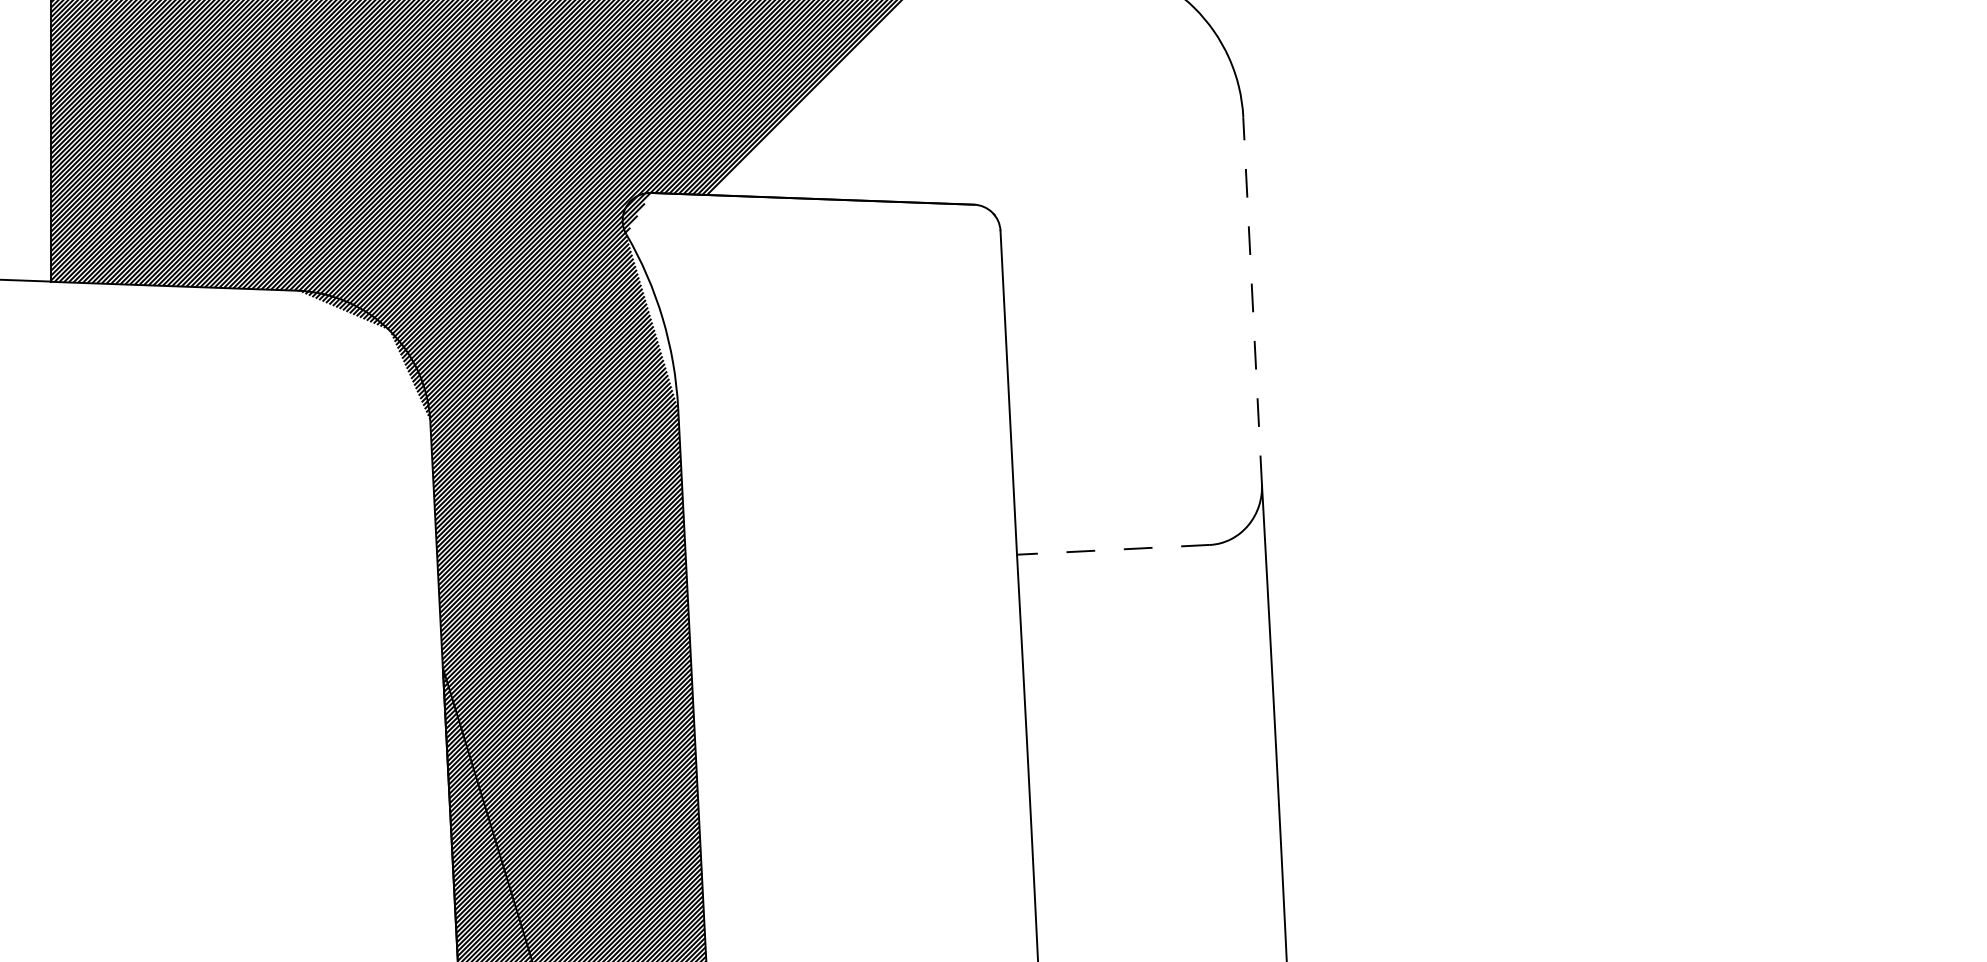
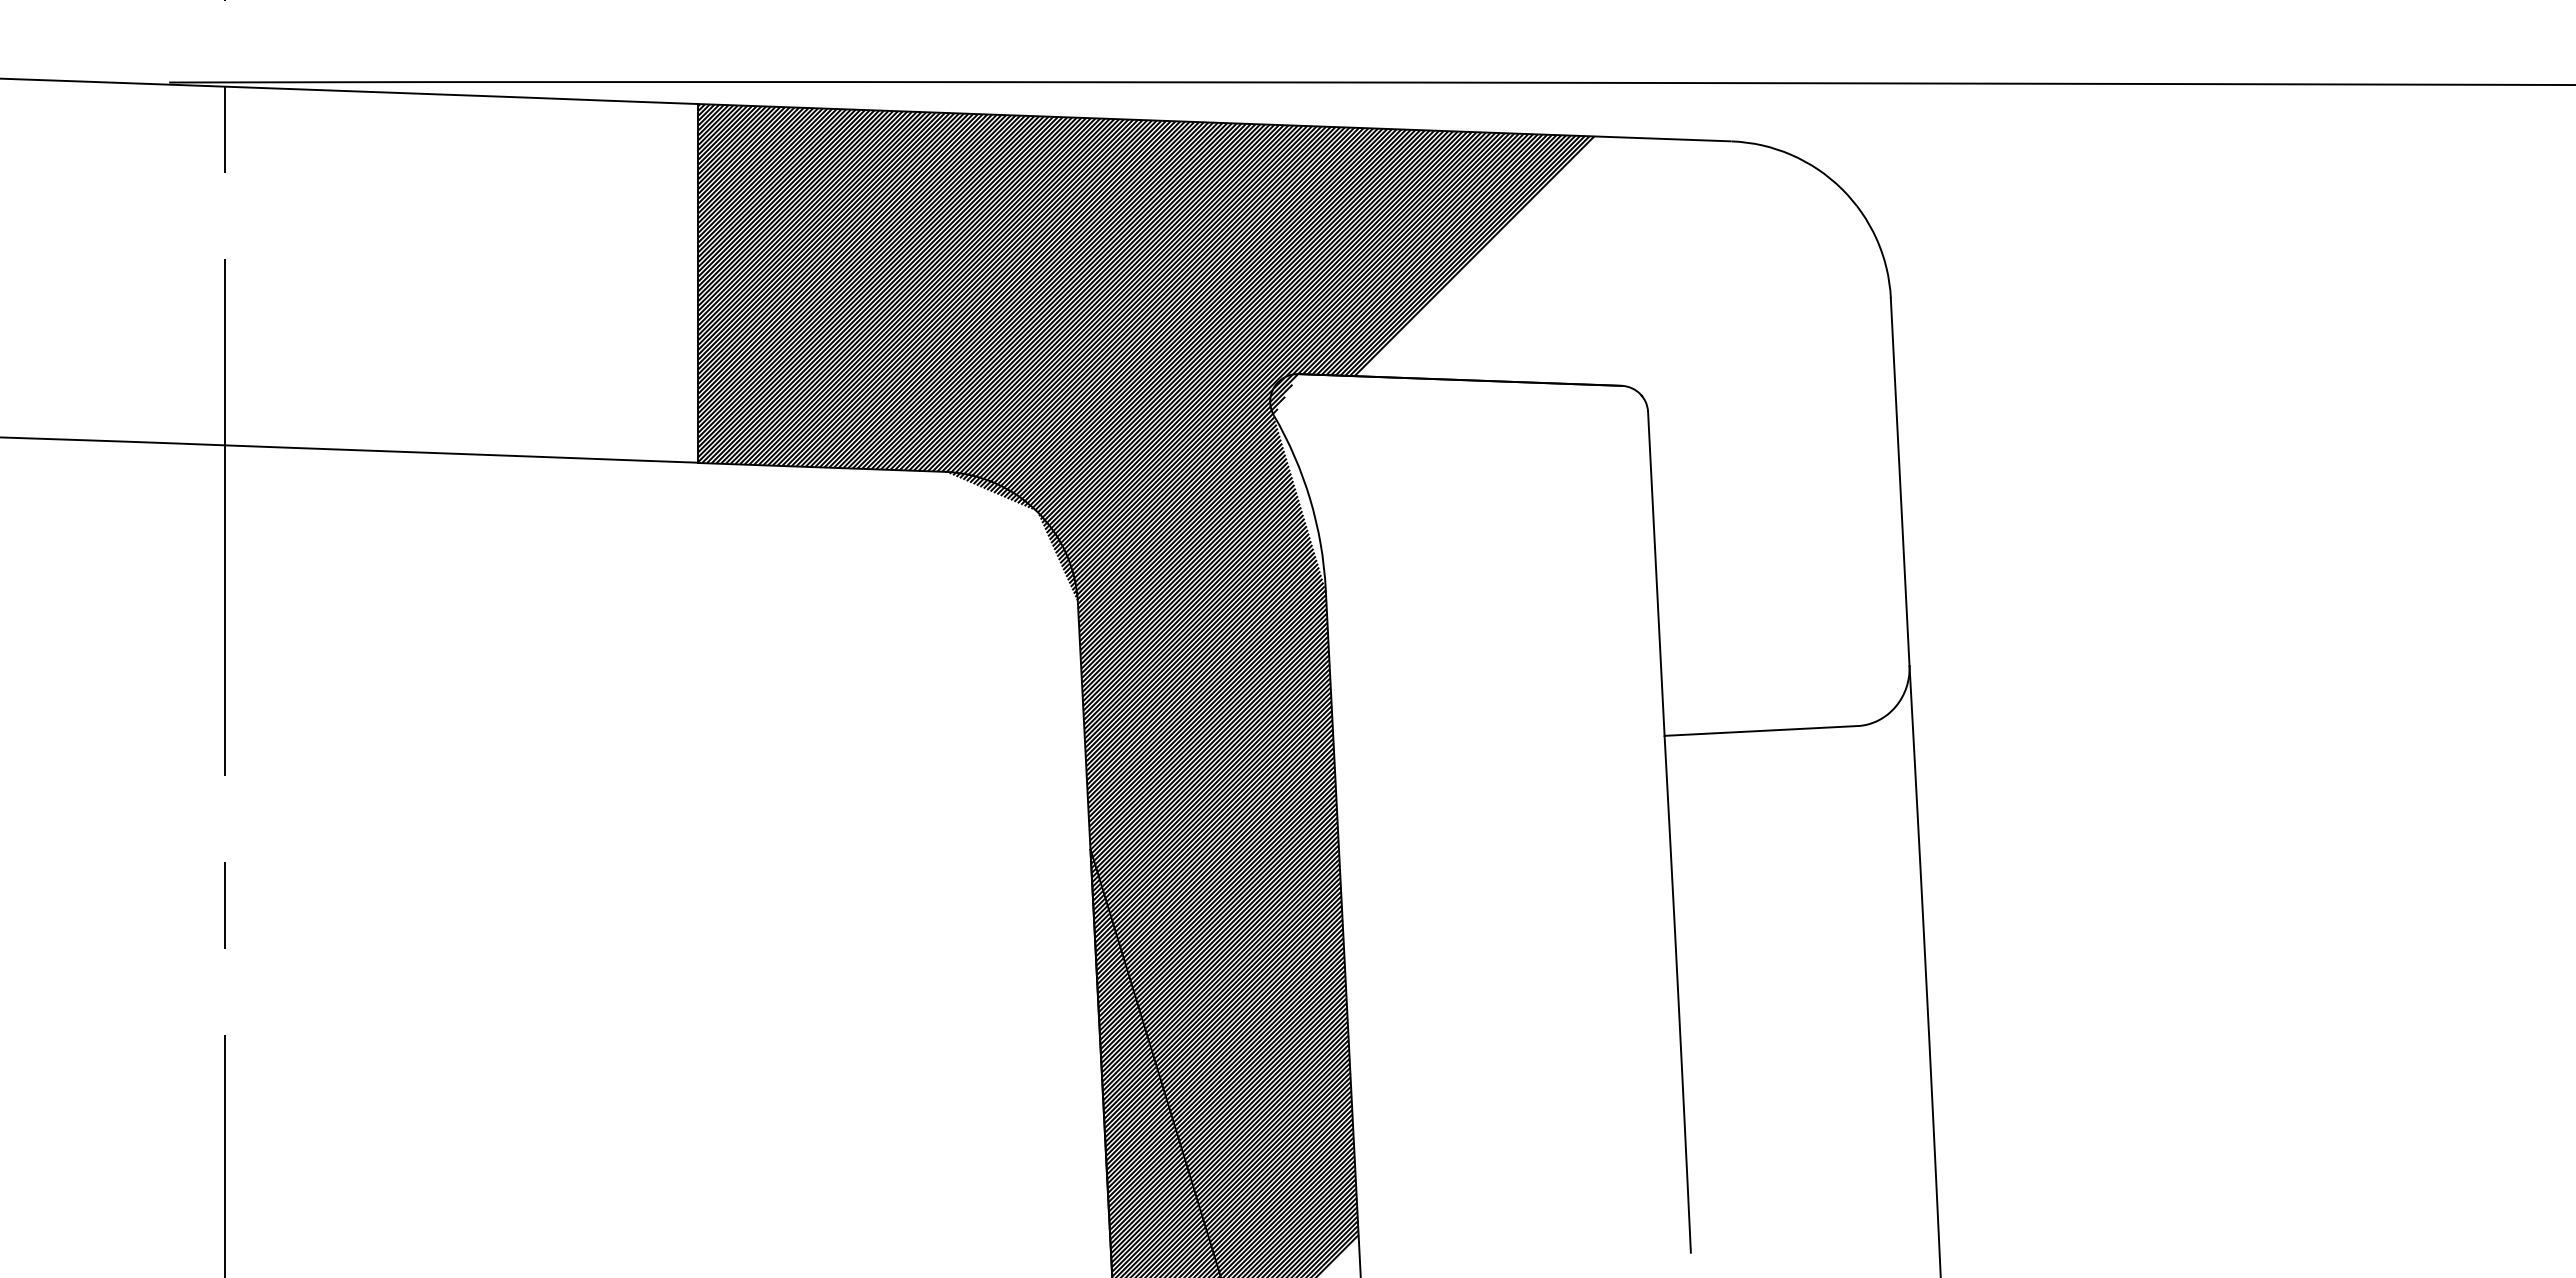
line: (1252, 300) -> (1900, 481), dashed -> solid
line: (1112, 549) -> (1760, 730), dashed -> solid

